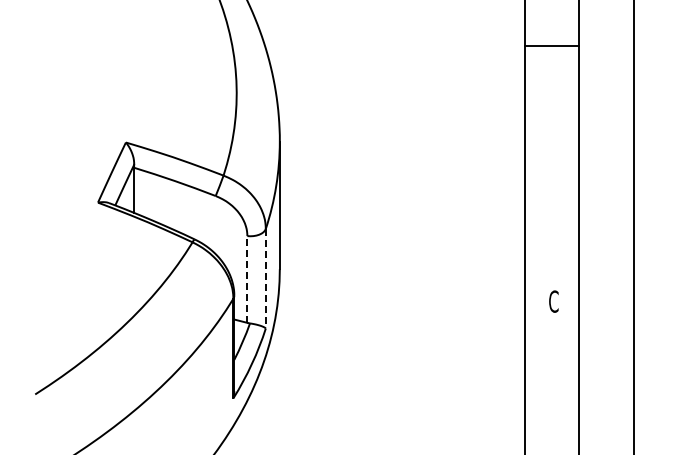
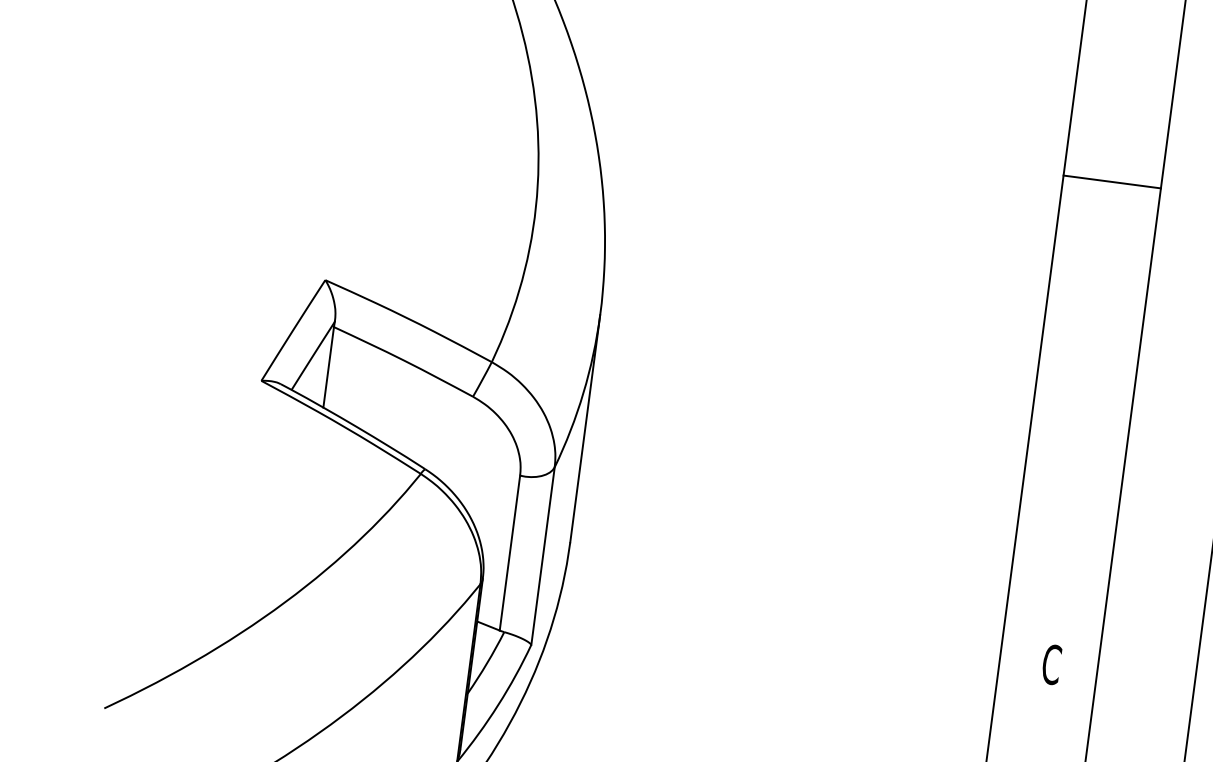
line: (551, 46) -> (1110, 181), moved
line: (247, 278) -> (510, 551), dashed -> solid
line: (265, 278) -> (542, 555), dashed -> solid

